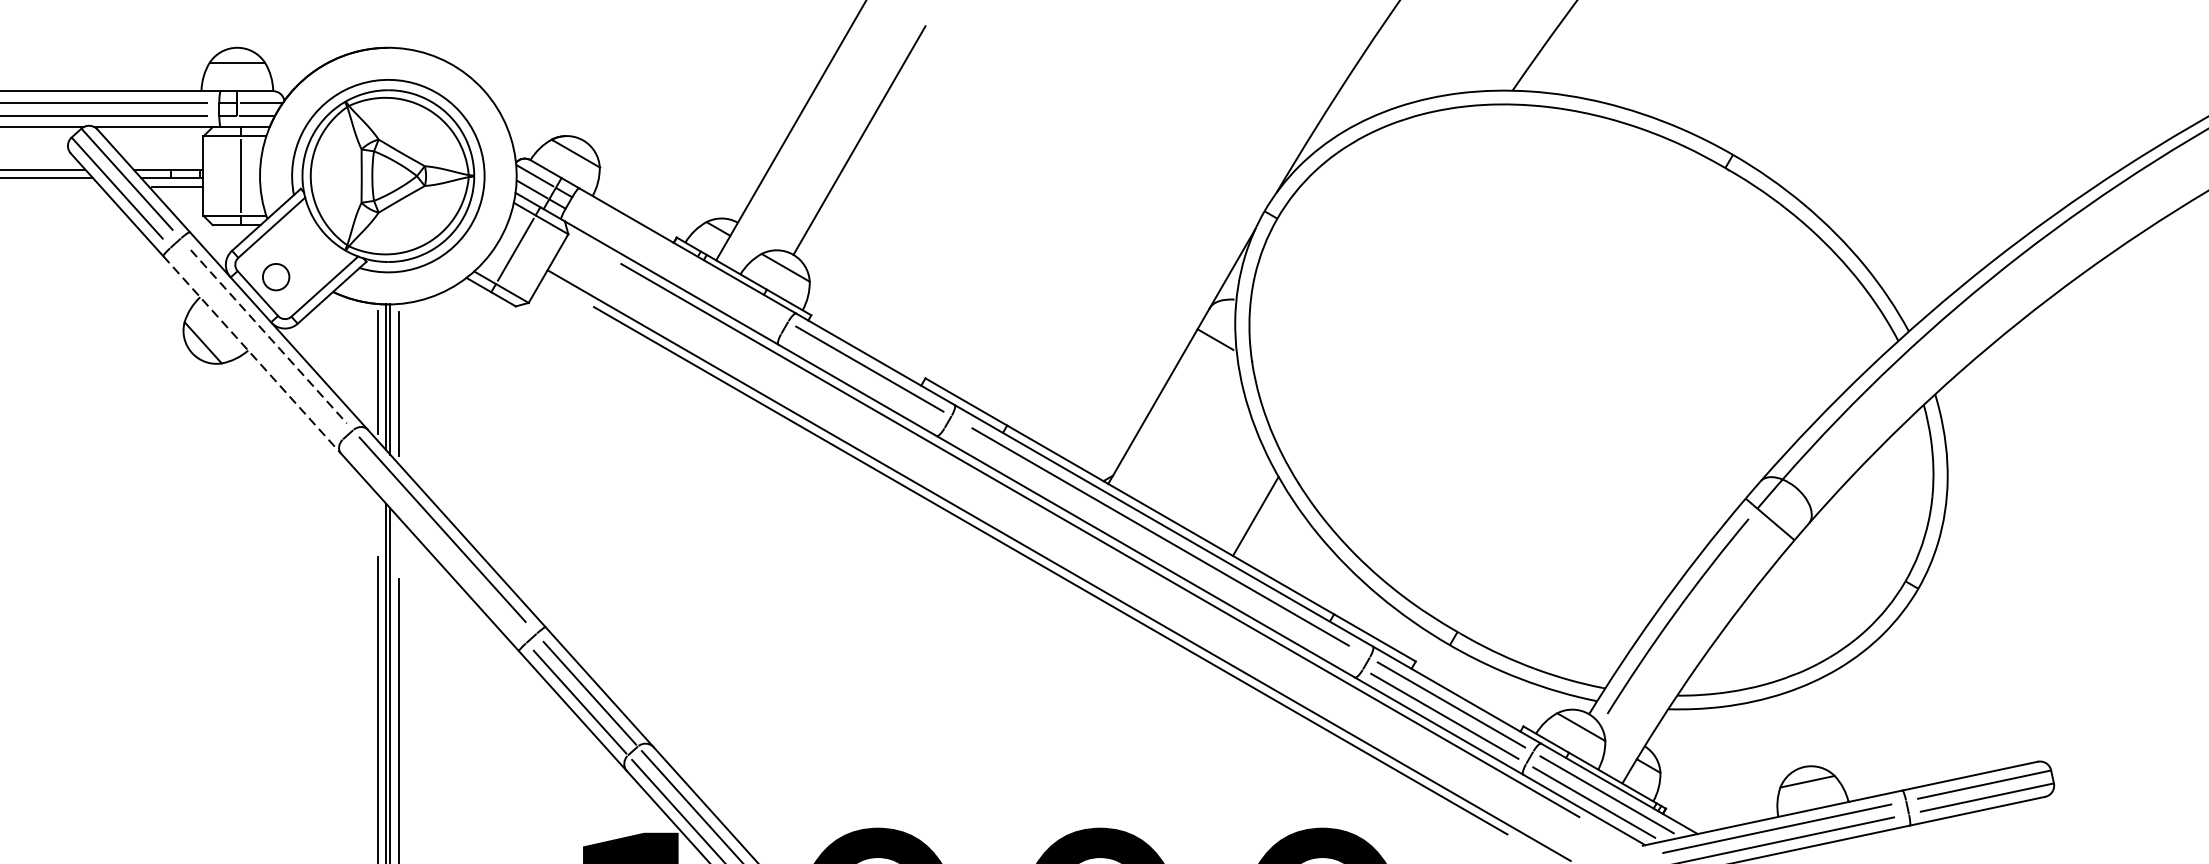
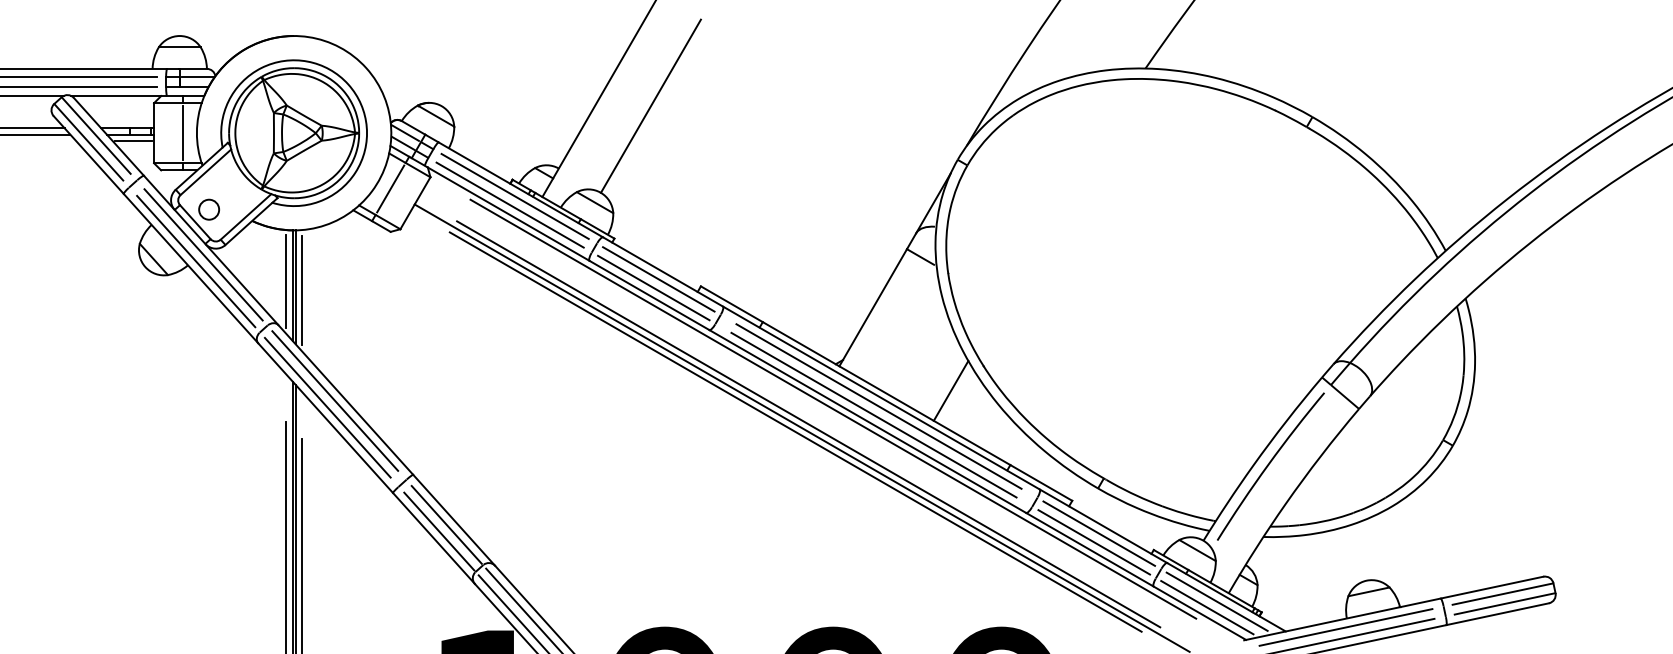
line: (679, 258) -> (514, 195), added
line: (672, 270) -> (509, 204), added
line: (268, 337) -> (203, 255), dashed -> solid
line: (259, 345) -> (196, 261), added
line: (252, 354) -> (191, 268), dashed -> solid
line: (862, 379) -> (653, 287), added
line: (432, 538) -> (327, 407), added
line: (1153, 547) -> (873, 414), added
line: (1067, 560) -> (808, 424), added

